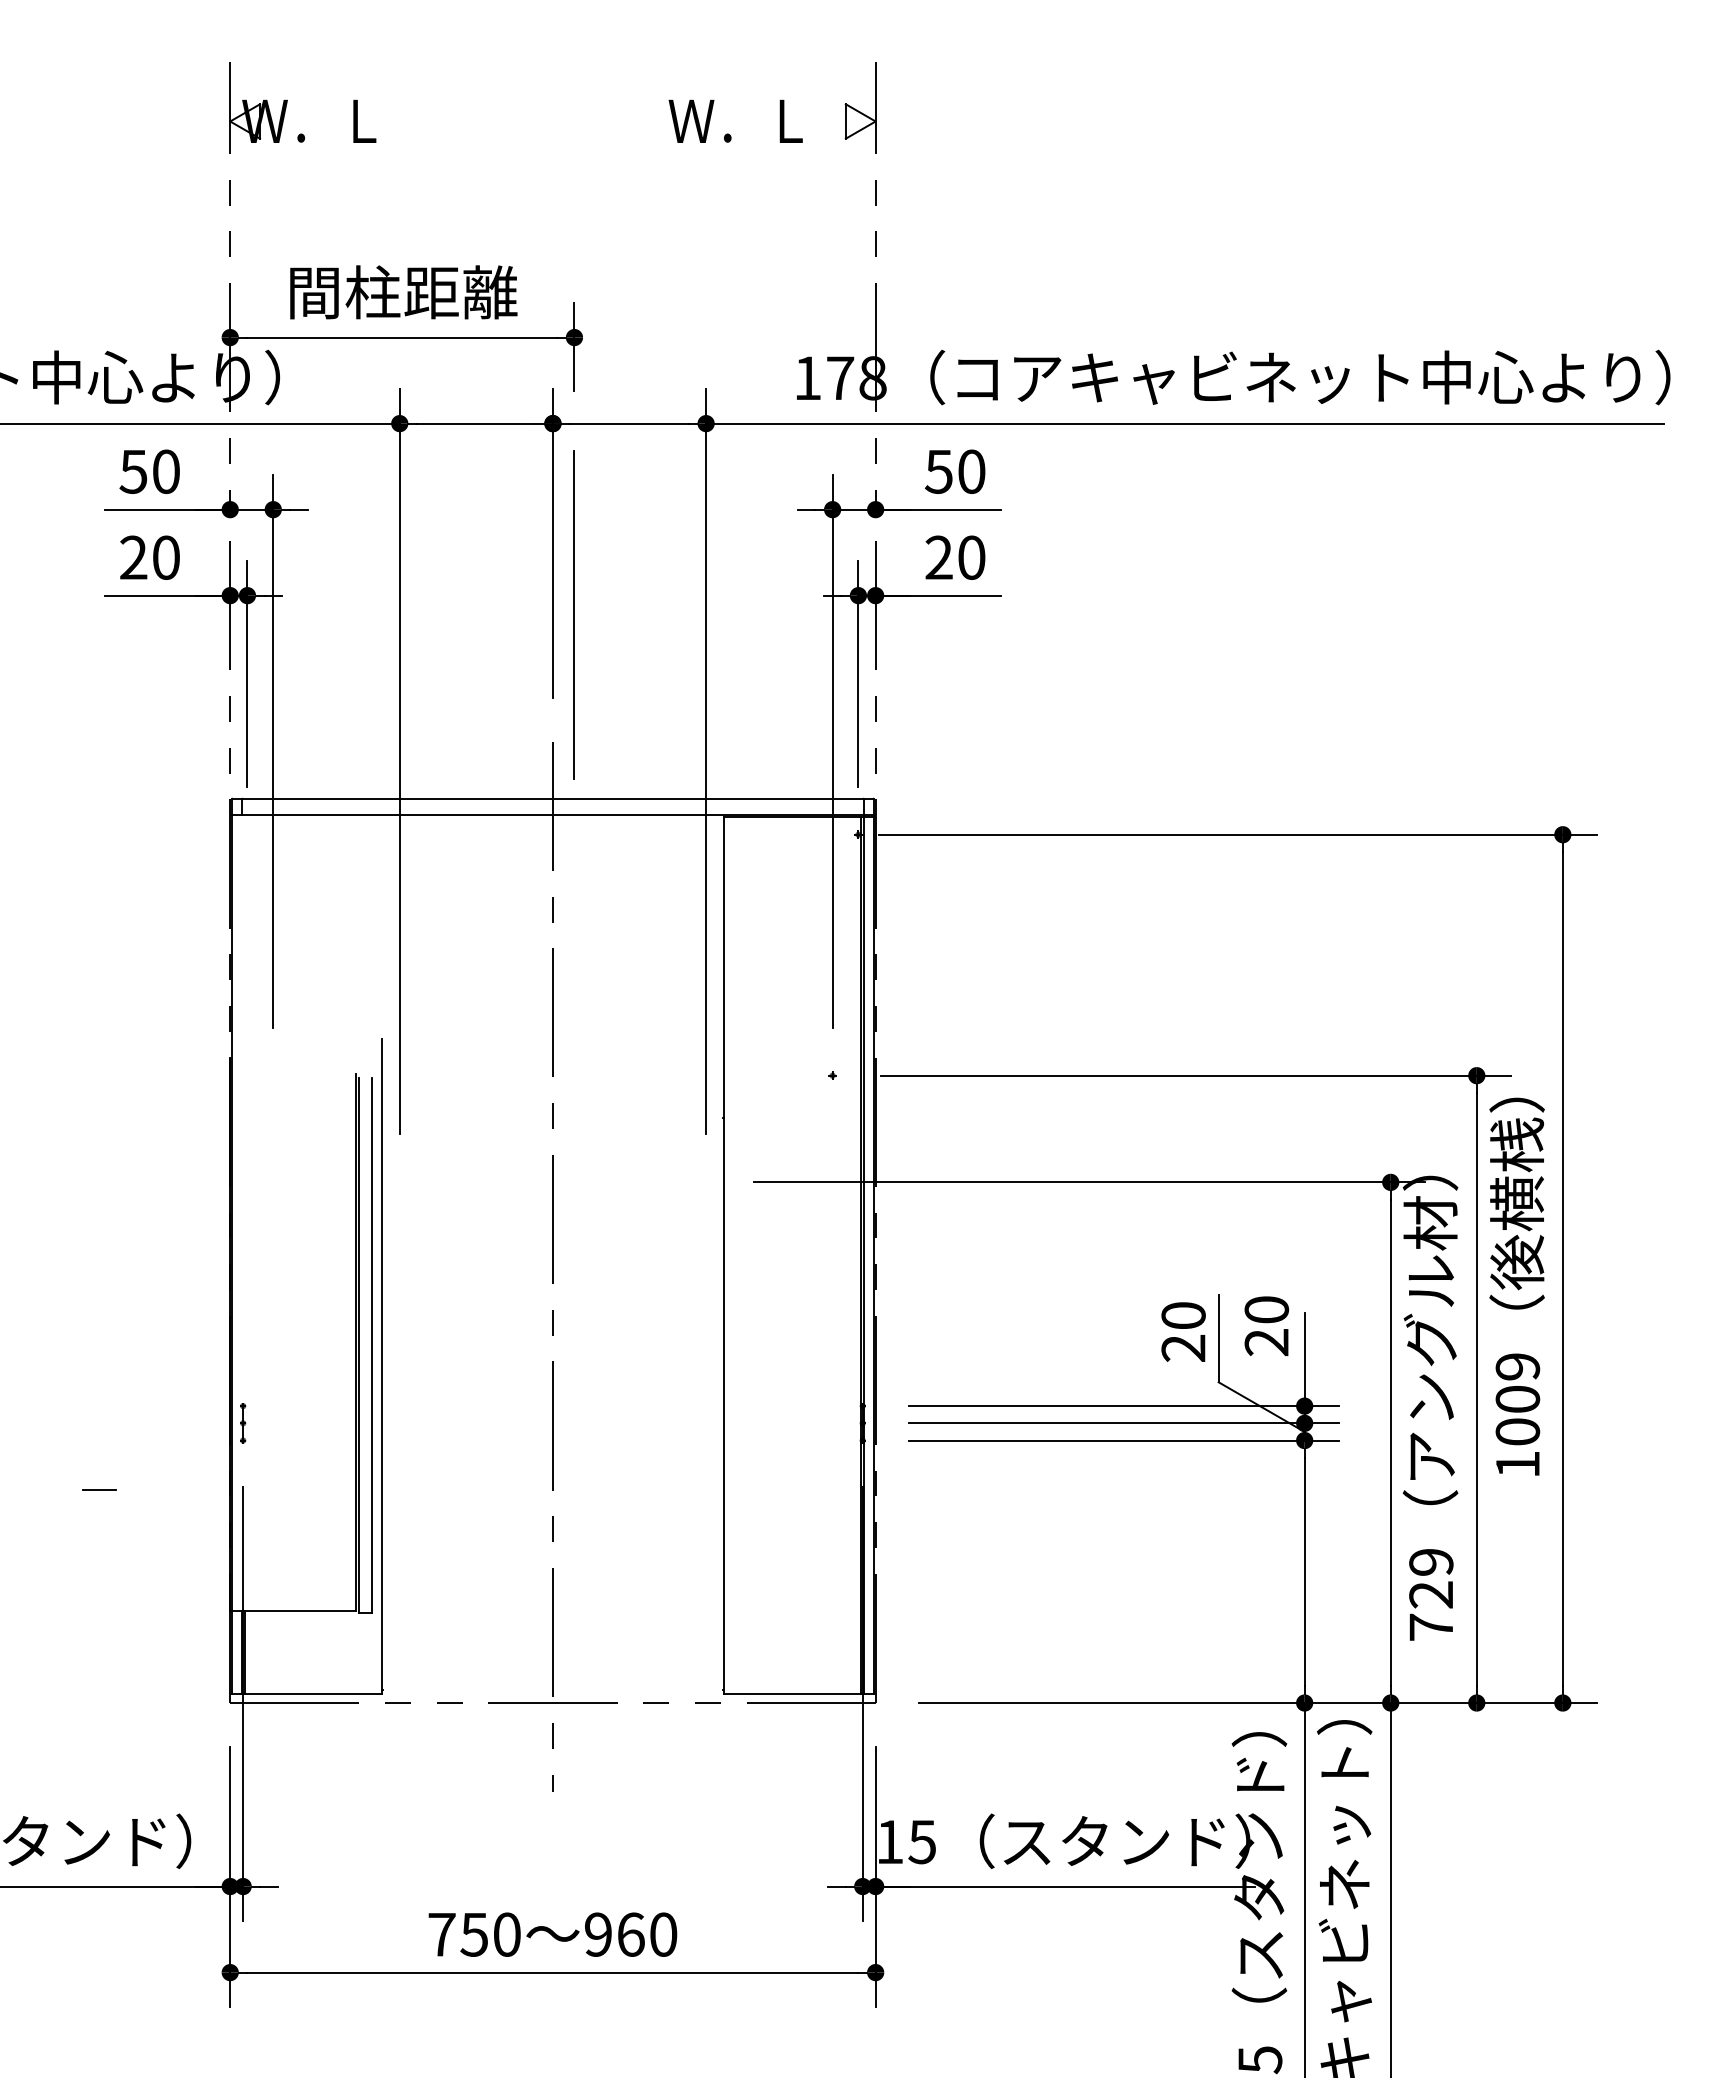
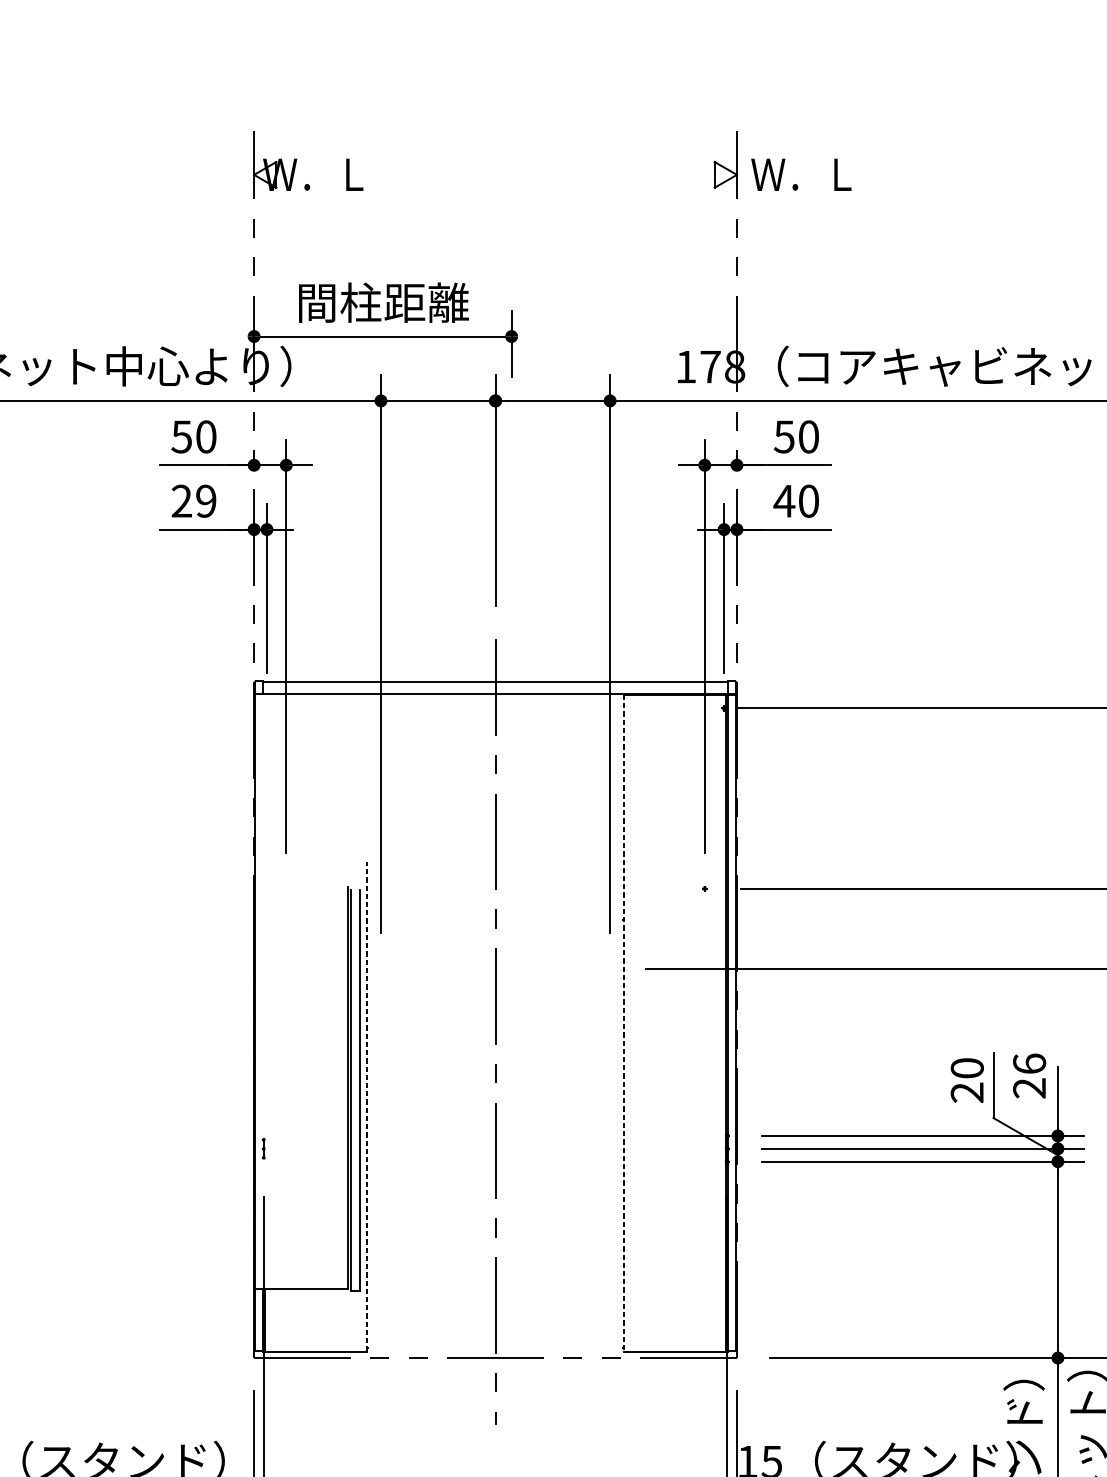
text: (735, 120) -> (801, 174), moved
text: (165, 557) -> (205, 501), 20 -> 29
text: (938, 557) -> (783, 501), 20 -> 40
line: (574, 614) -> (511, 543), removed
line: (724, 1255) -> (623, 1023), solid -> dashed
text: (1266, 1309) -> (1029, 1063), 20 -> 26
line: (381, 1366) -> (367, 1106), solid -> dashed
part: (243, 1423) -> (264, 1148), size x0.7
line: (99, 1489) -> (156, 1198), removed

